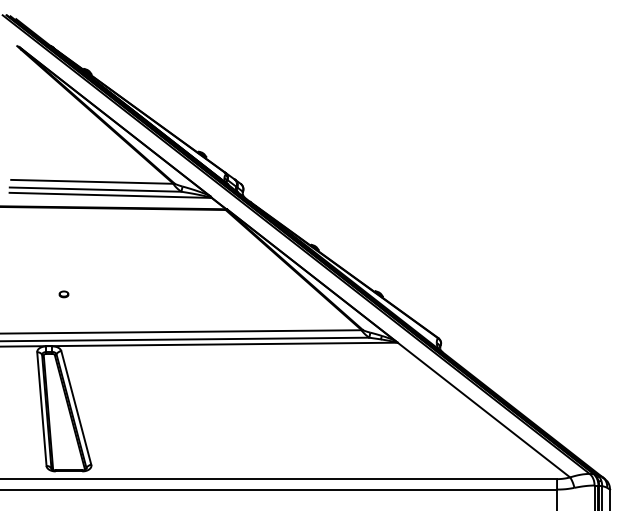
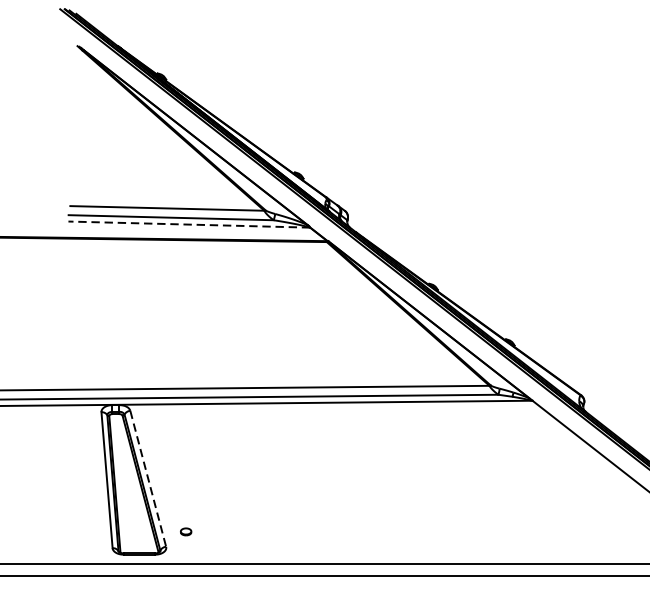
line: (110, 195) -> (189, 224), solid -> dashed
part: (63, 294) -> (185, 532), moved
line: (76, 407) -> (148, 478), solid -> dashed

